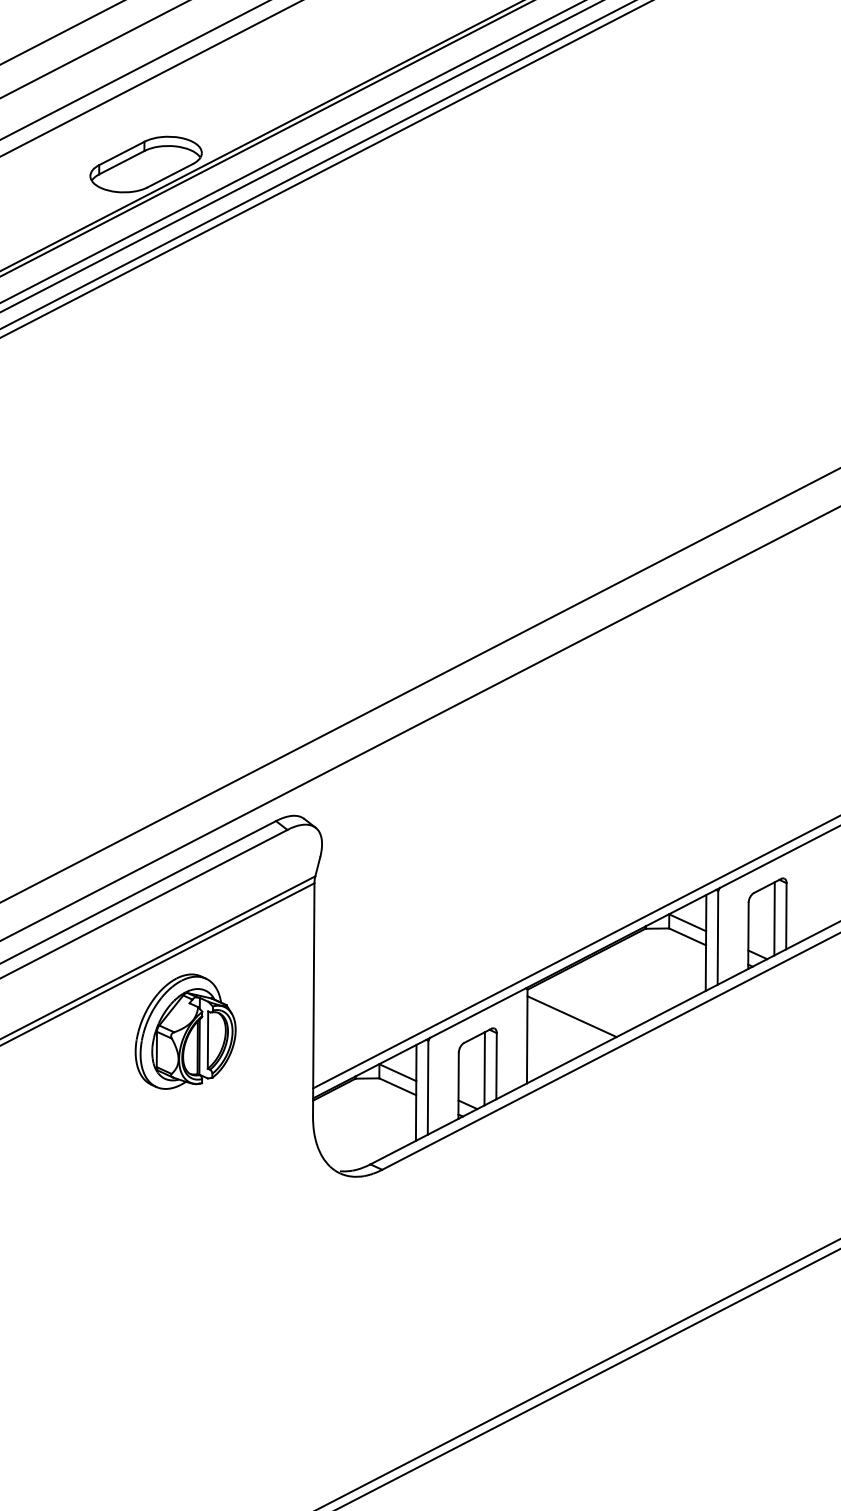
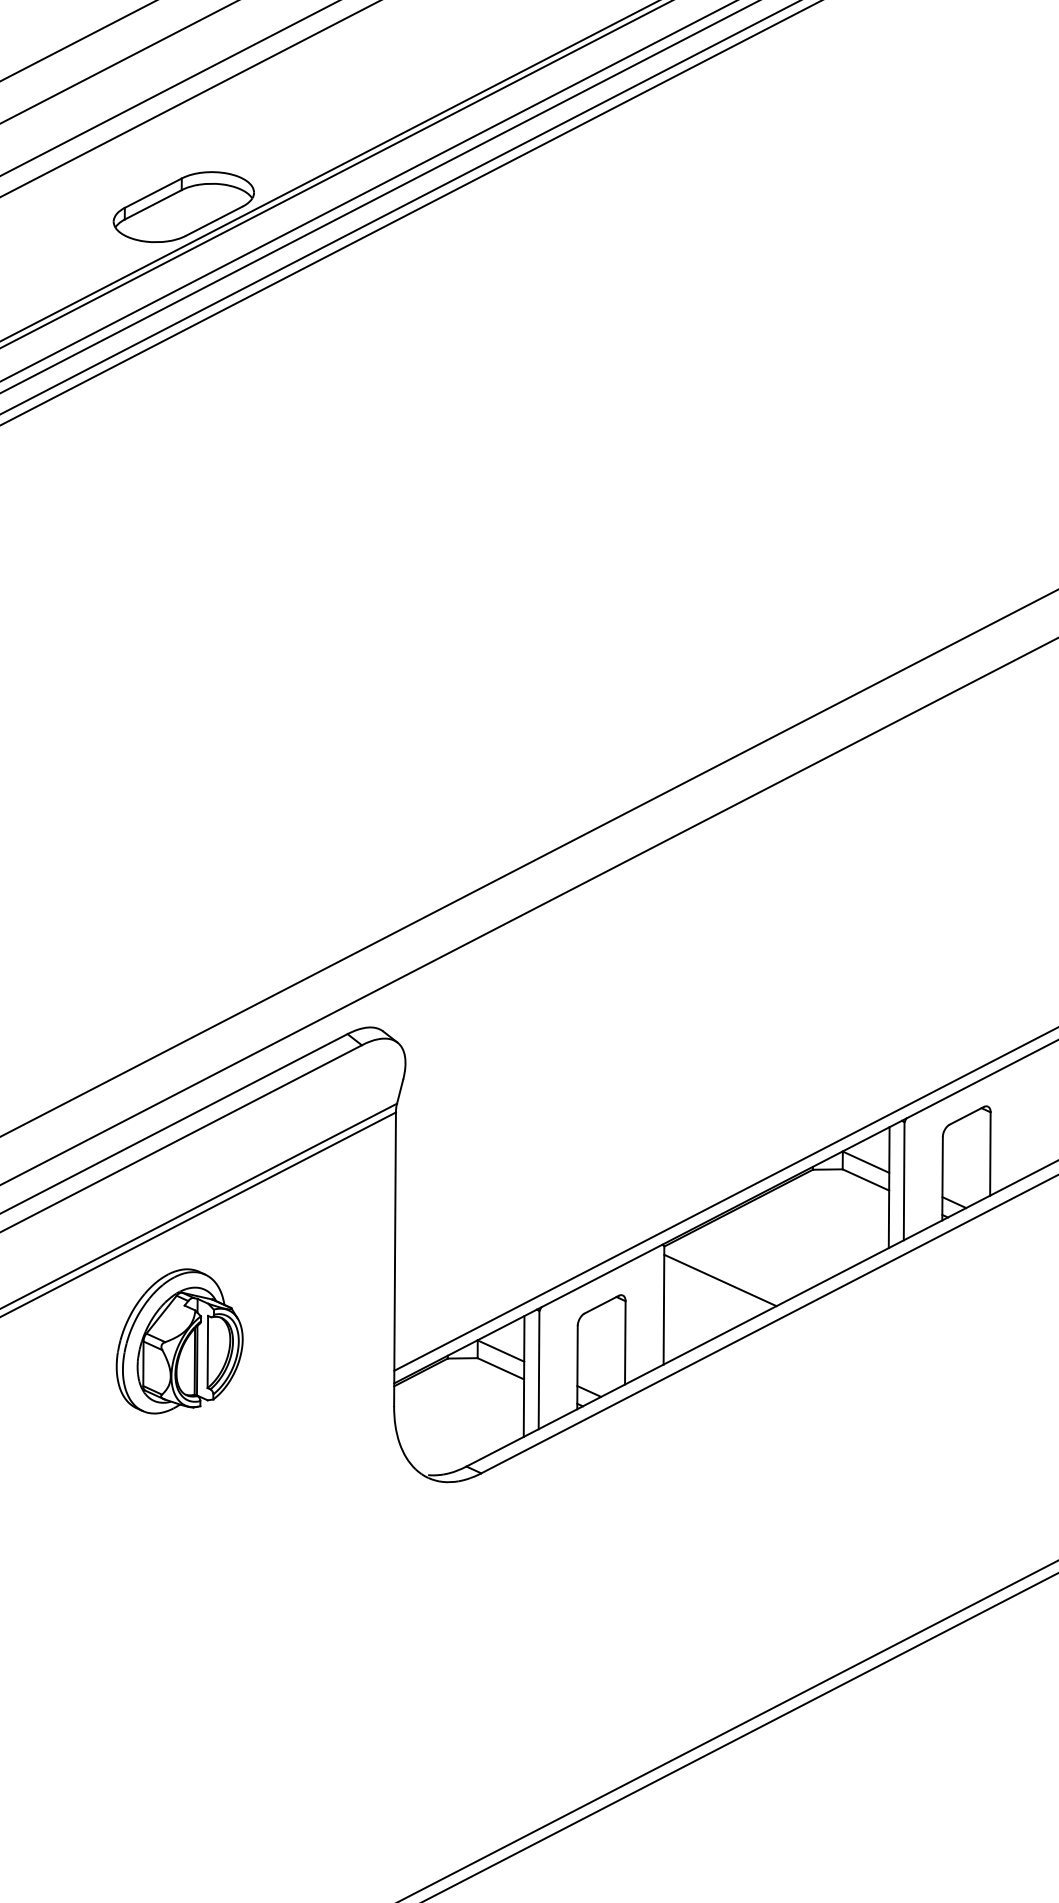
line: (774, 919) -> (975, 1157), removed
part: (185, 1031) -> (179, 1341), moved
line: (484, 1069) -> (610, 1346), removed

